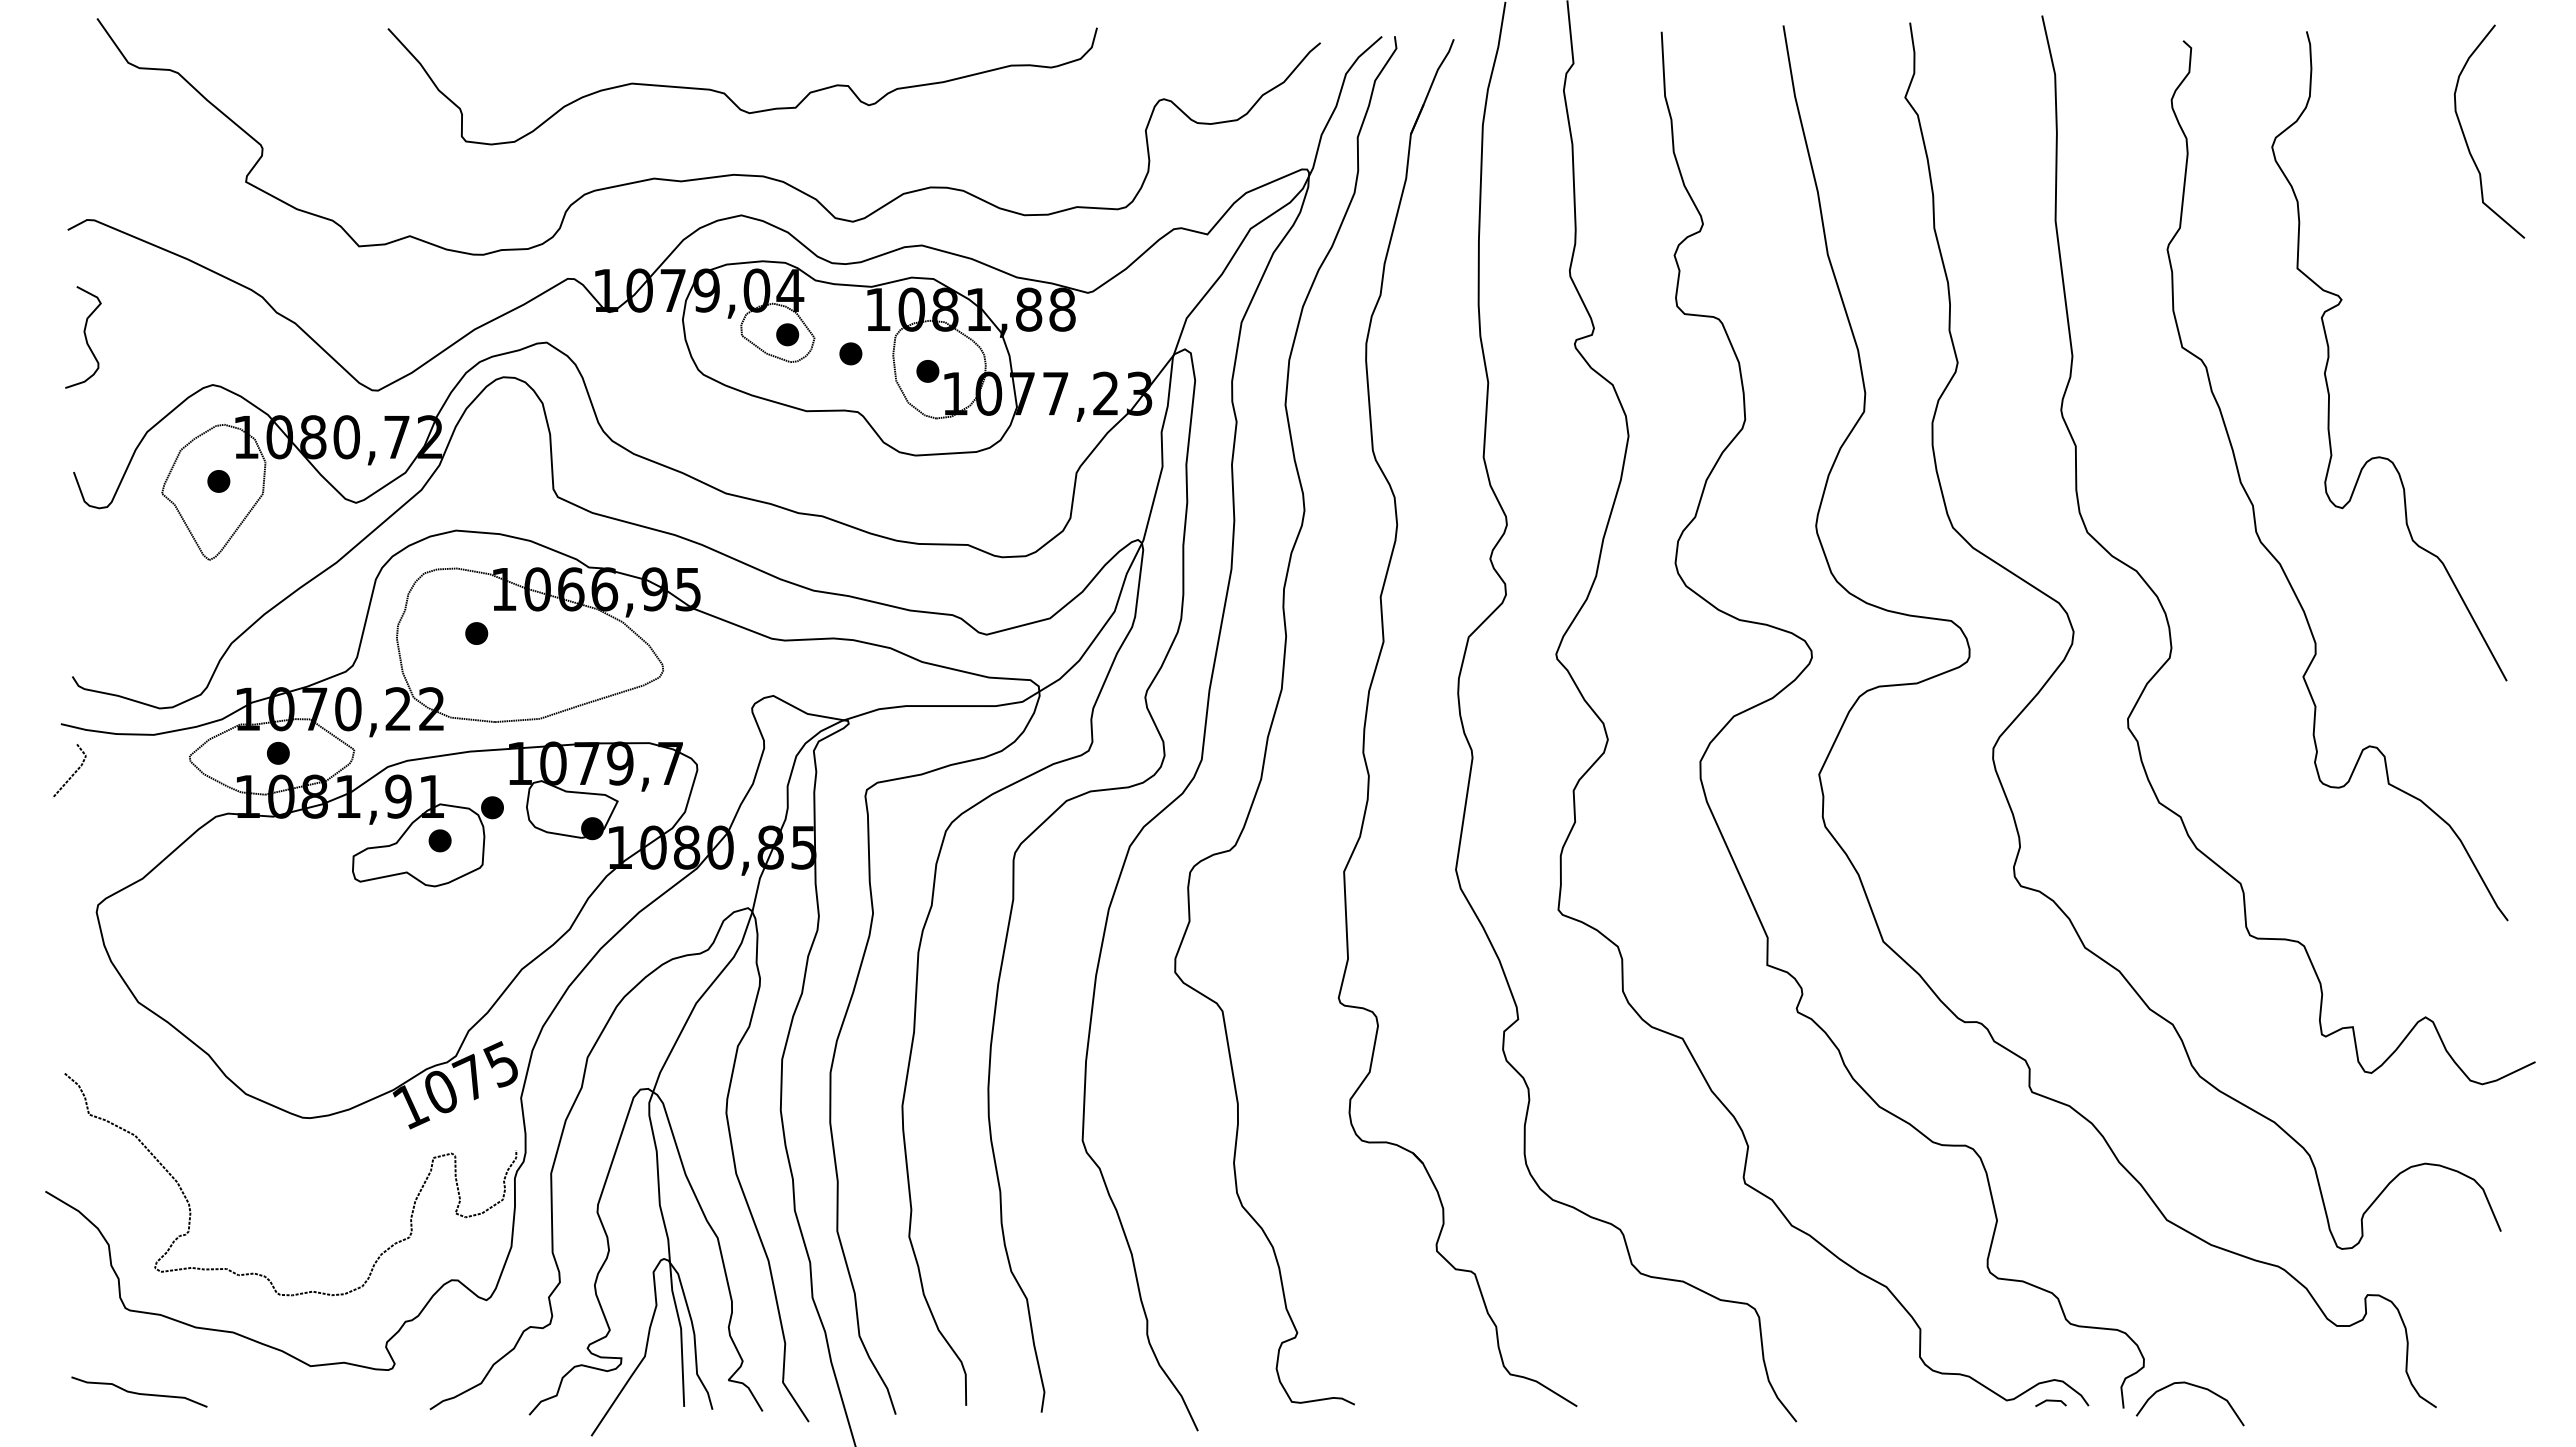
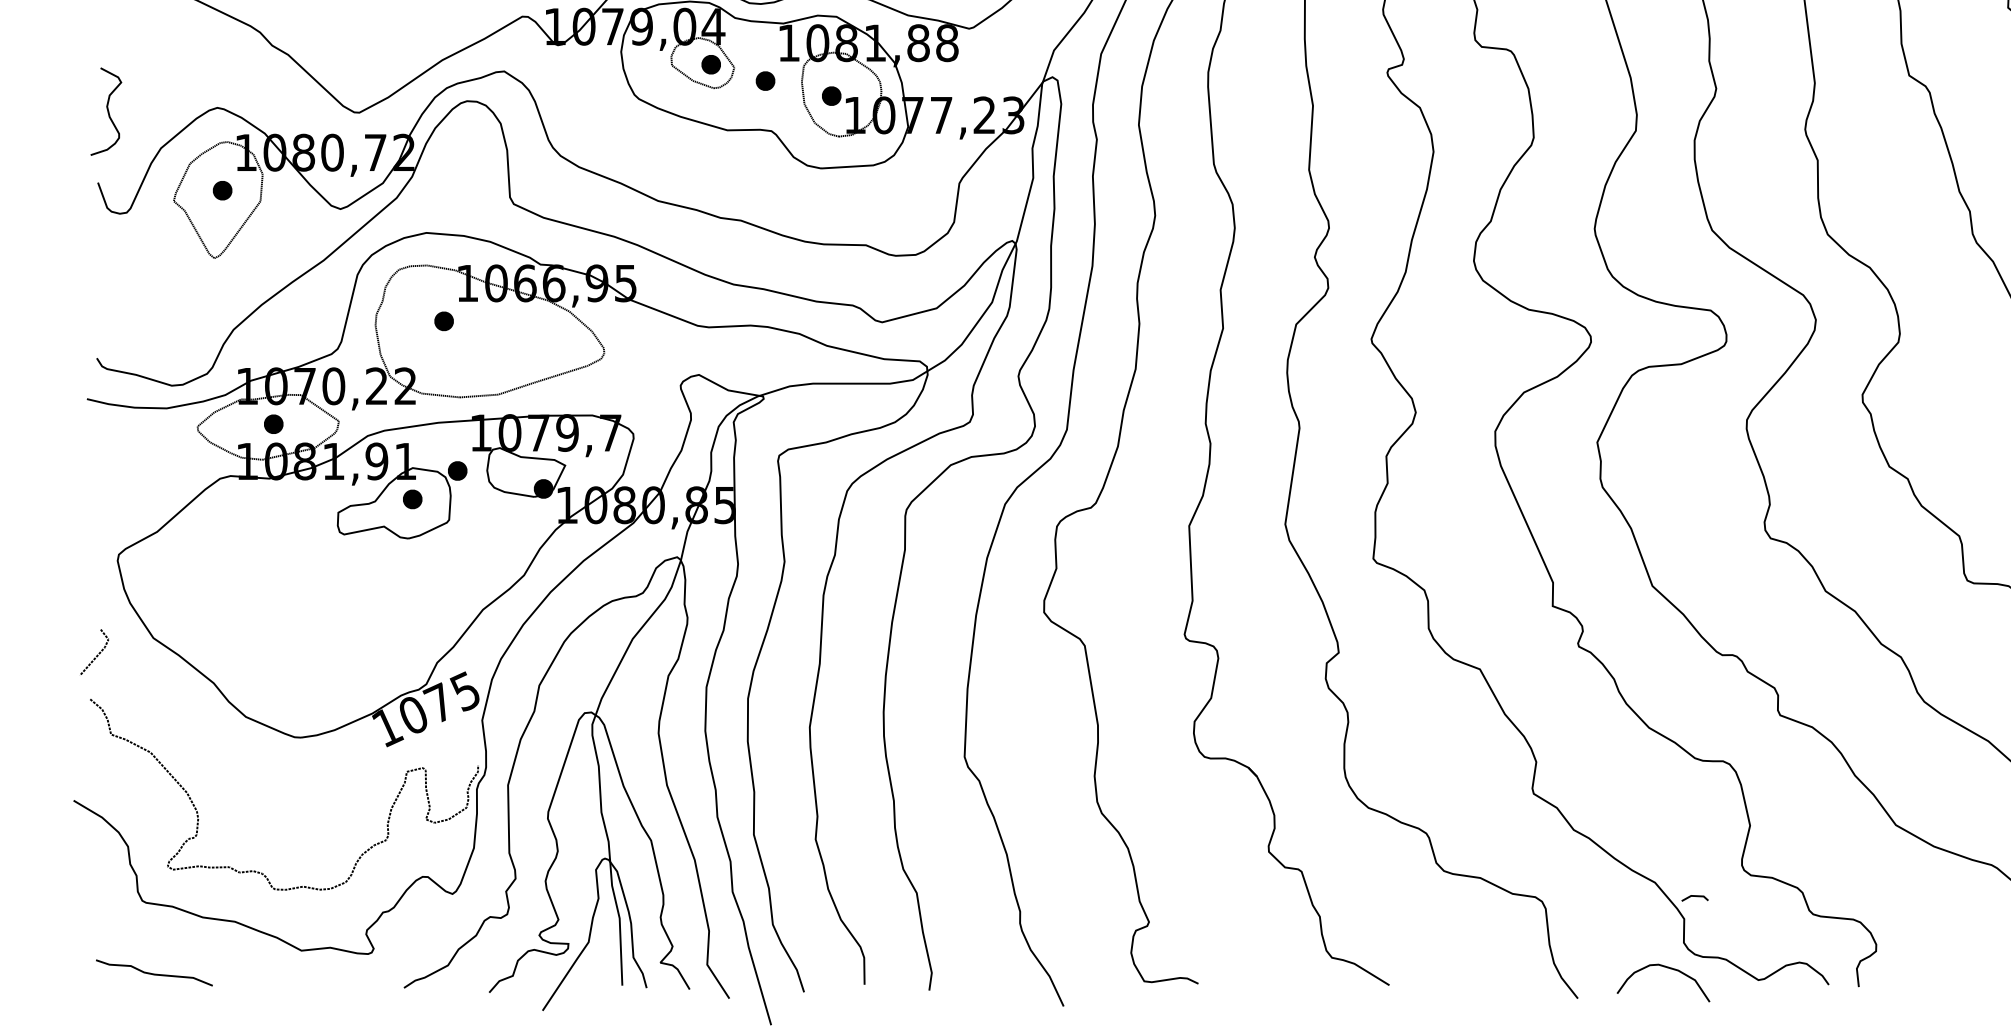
curve: (84, 337) -> (107, 111), moved
line: (73, 773) -> (97, 654), moved
curve: (2193, 1386) -> (1666, 968), moved
line: (2050, 1401) -> (1694, 896), moved

